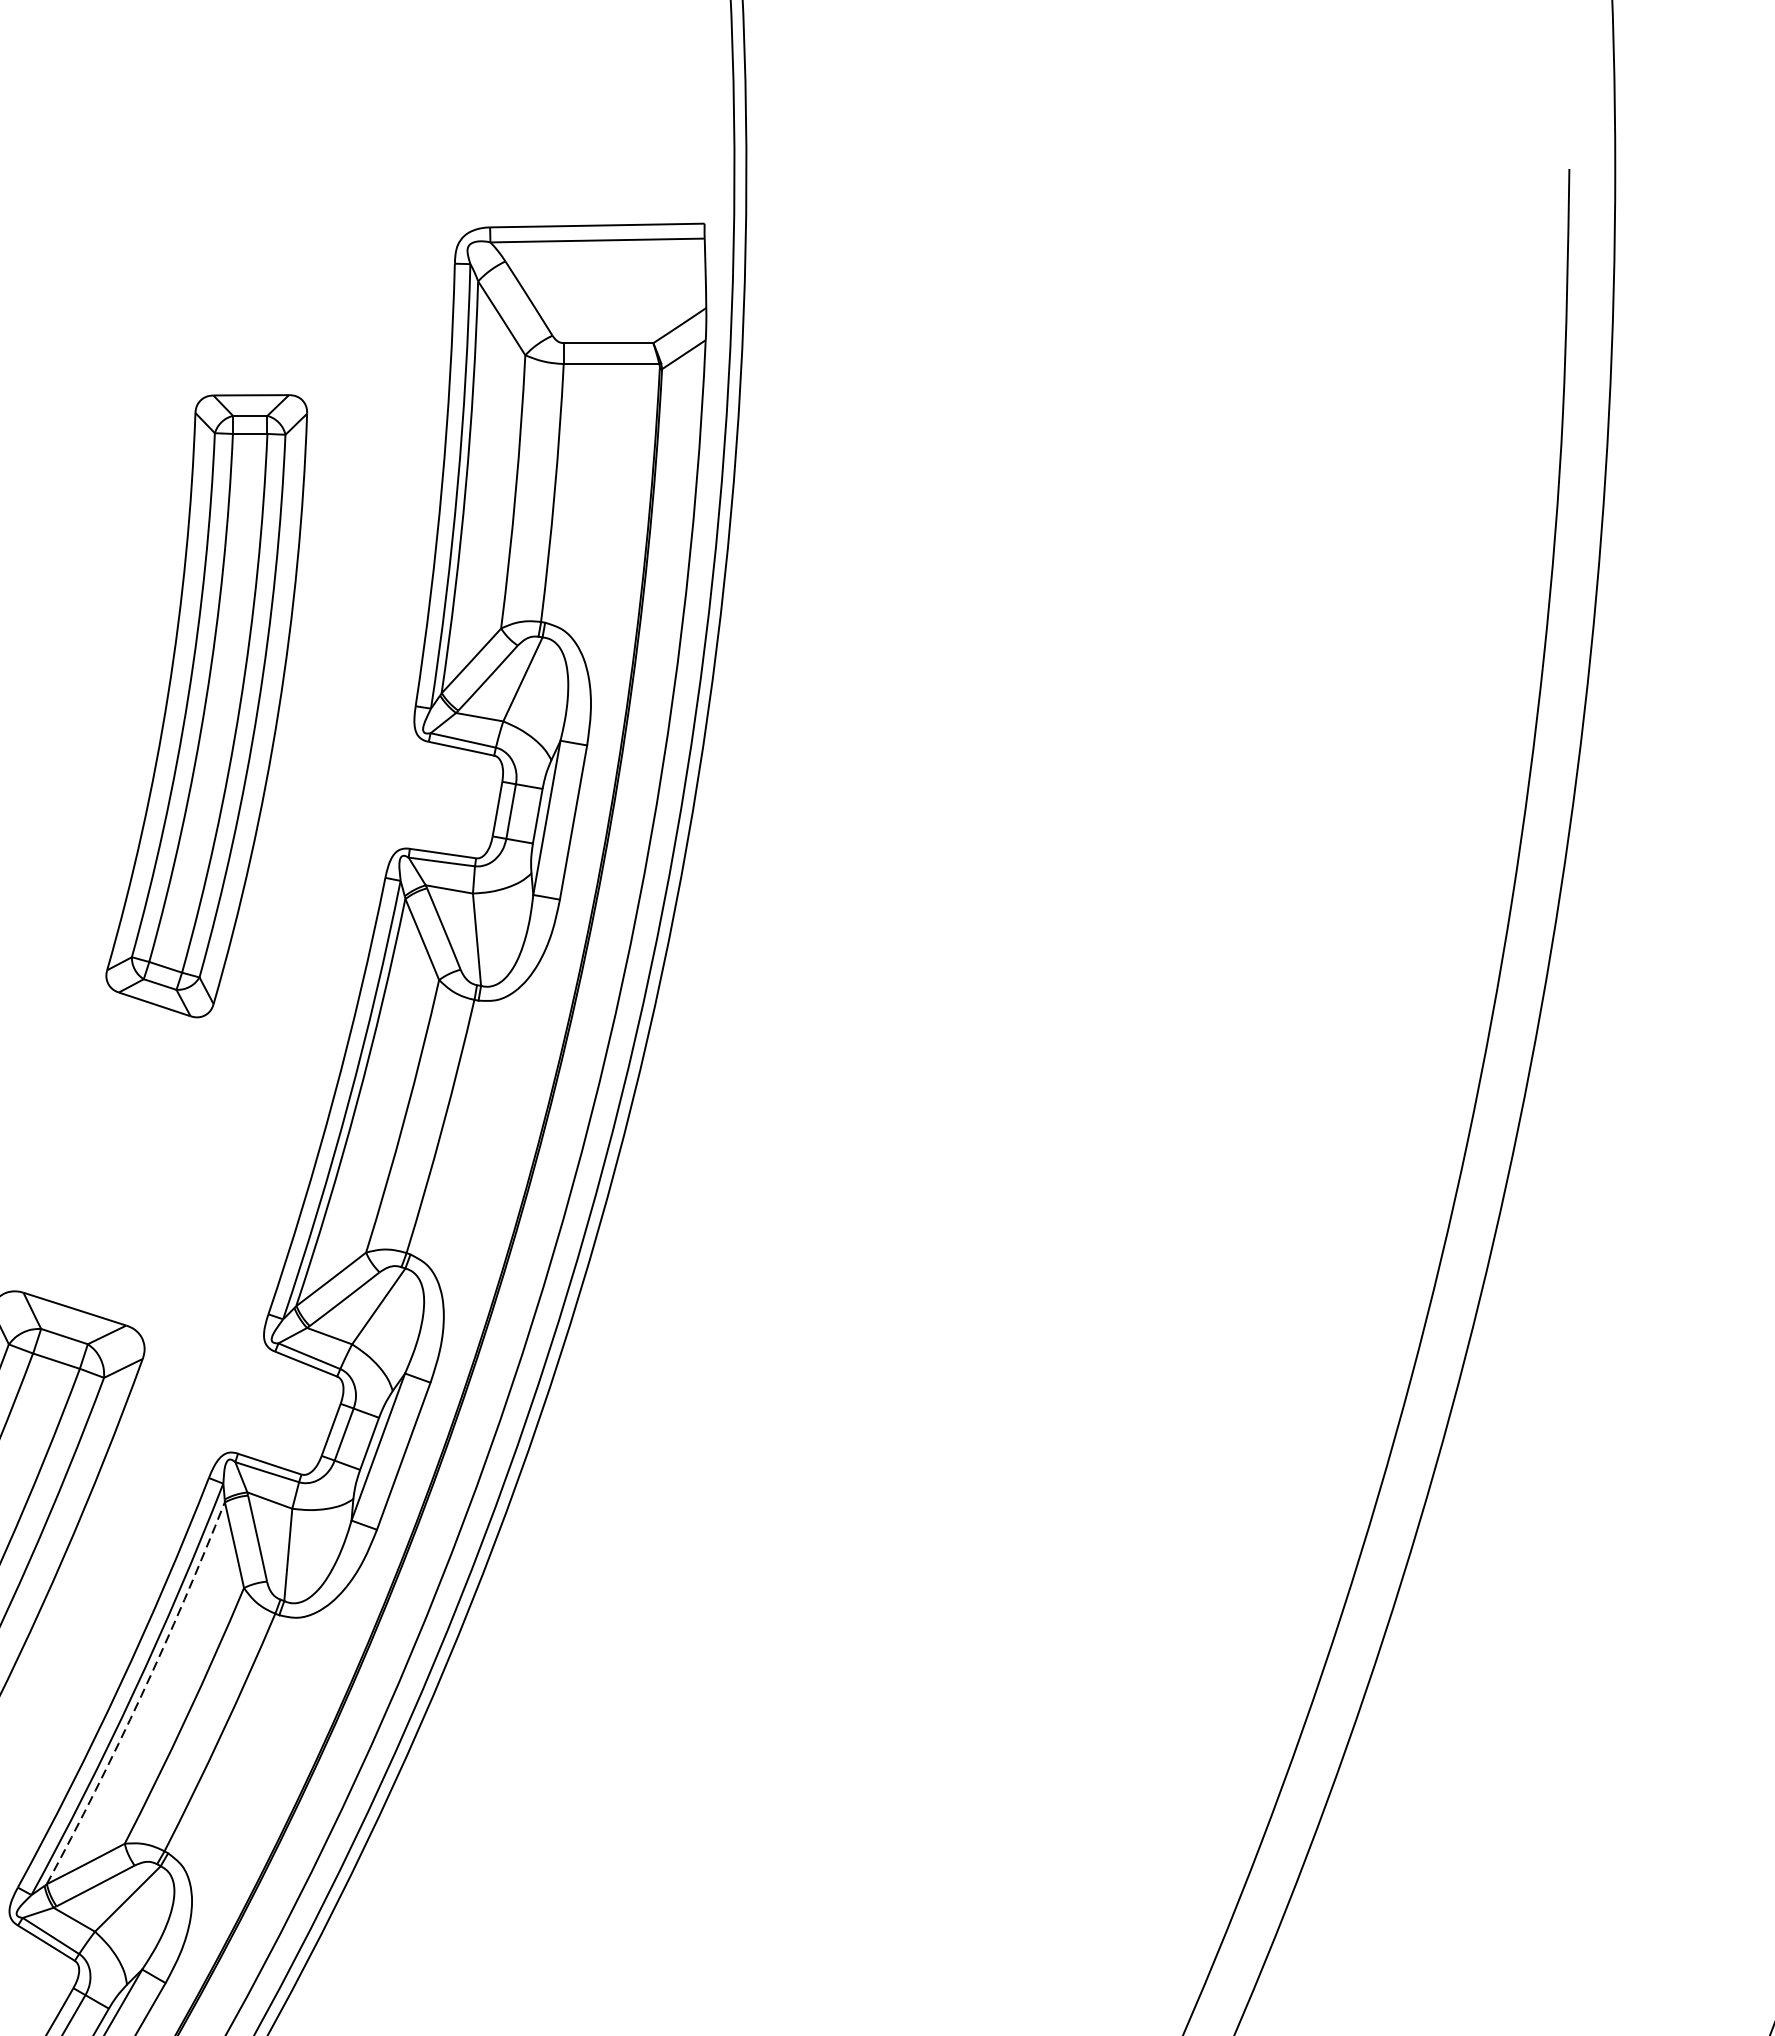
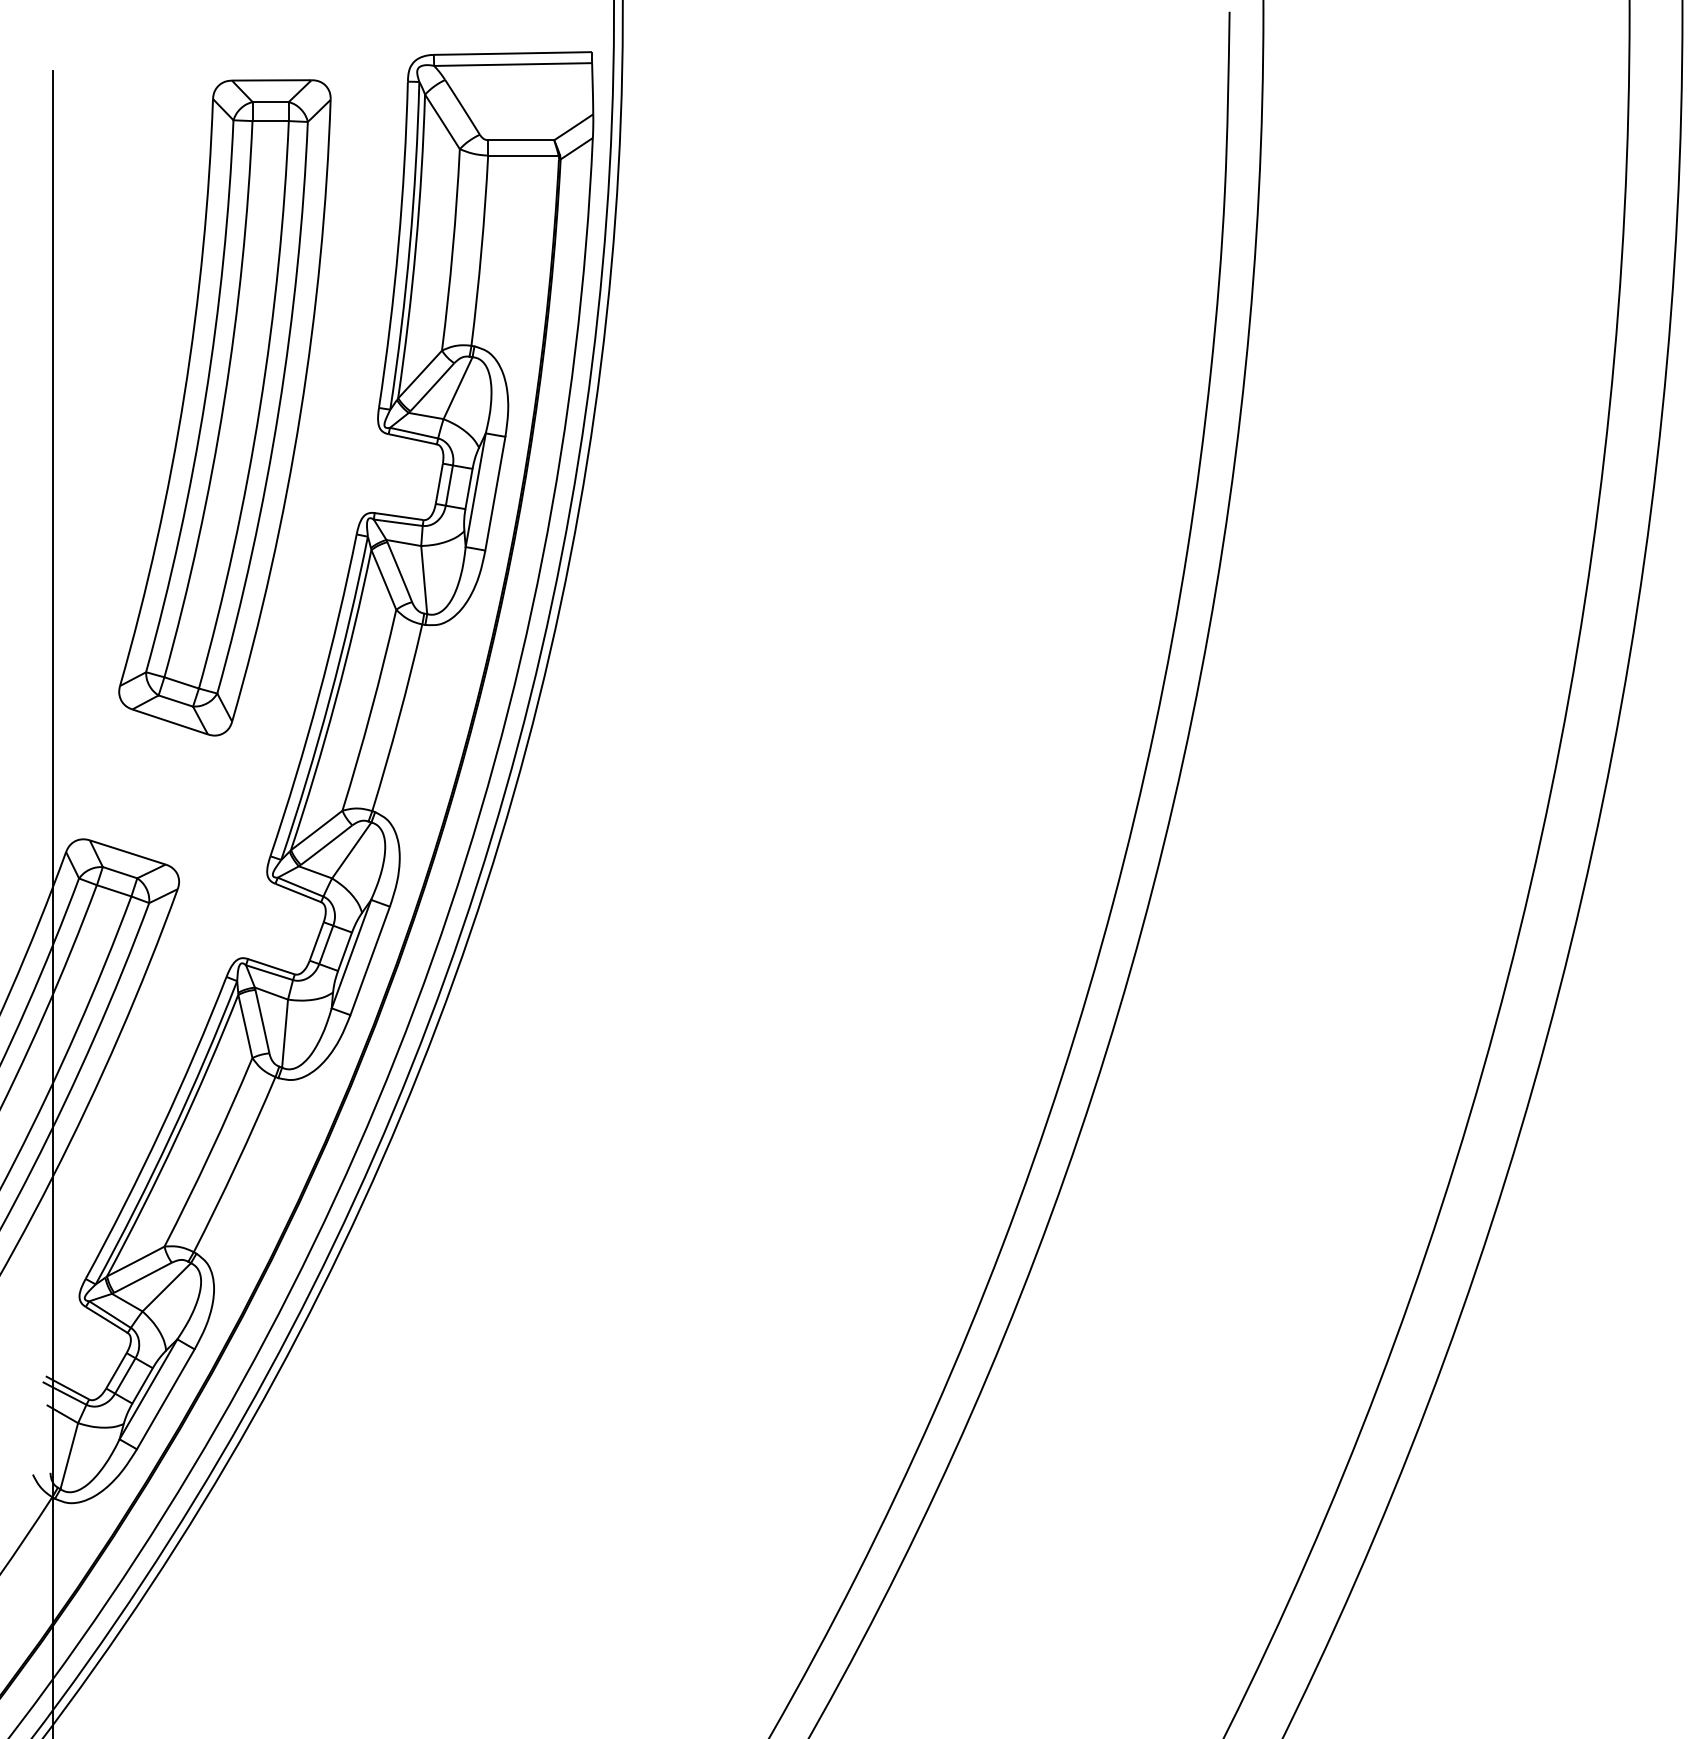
part: (206, 705) -> (224, 407), size x1.43
arc: (141, 1695) -> (176, 1137), dashed -> solid

